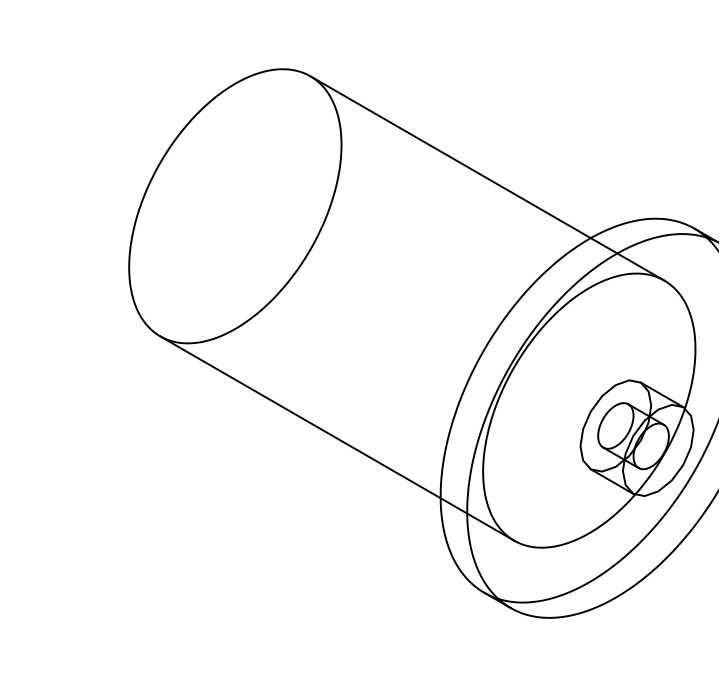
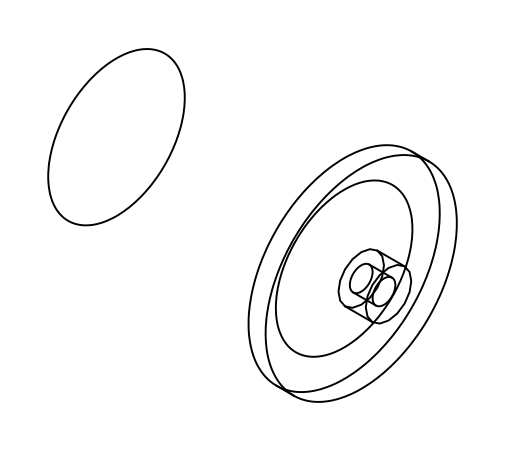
line: (487, 177) -> (278, 118), removed
line: (336, 438) -> (181, 286), removed

